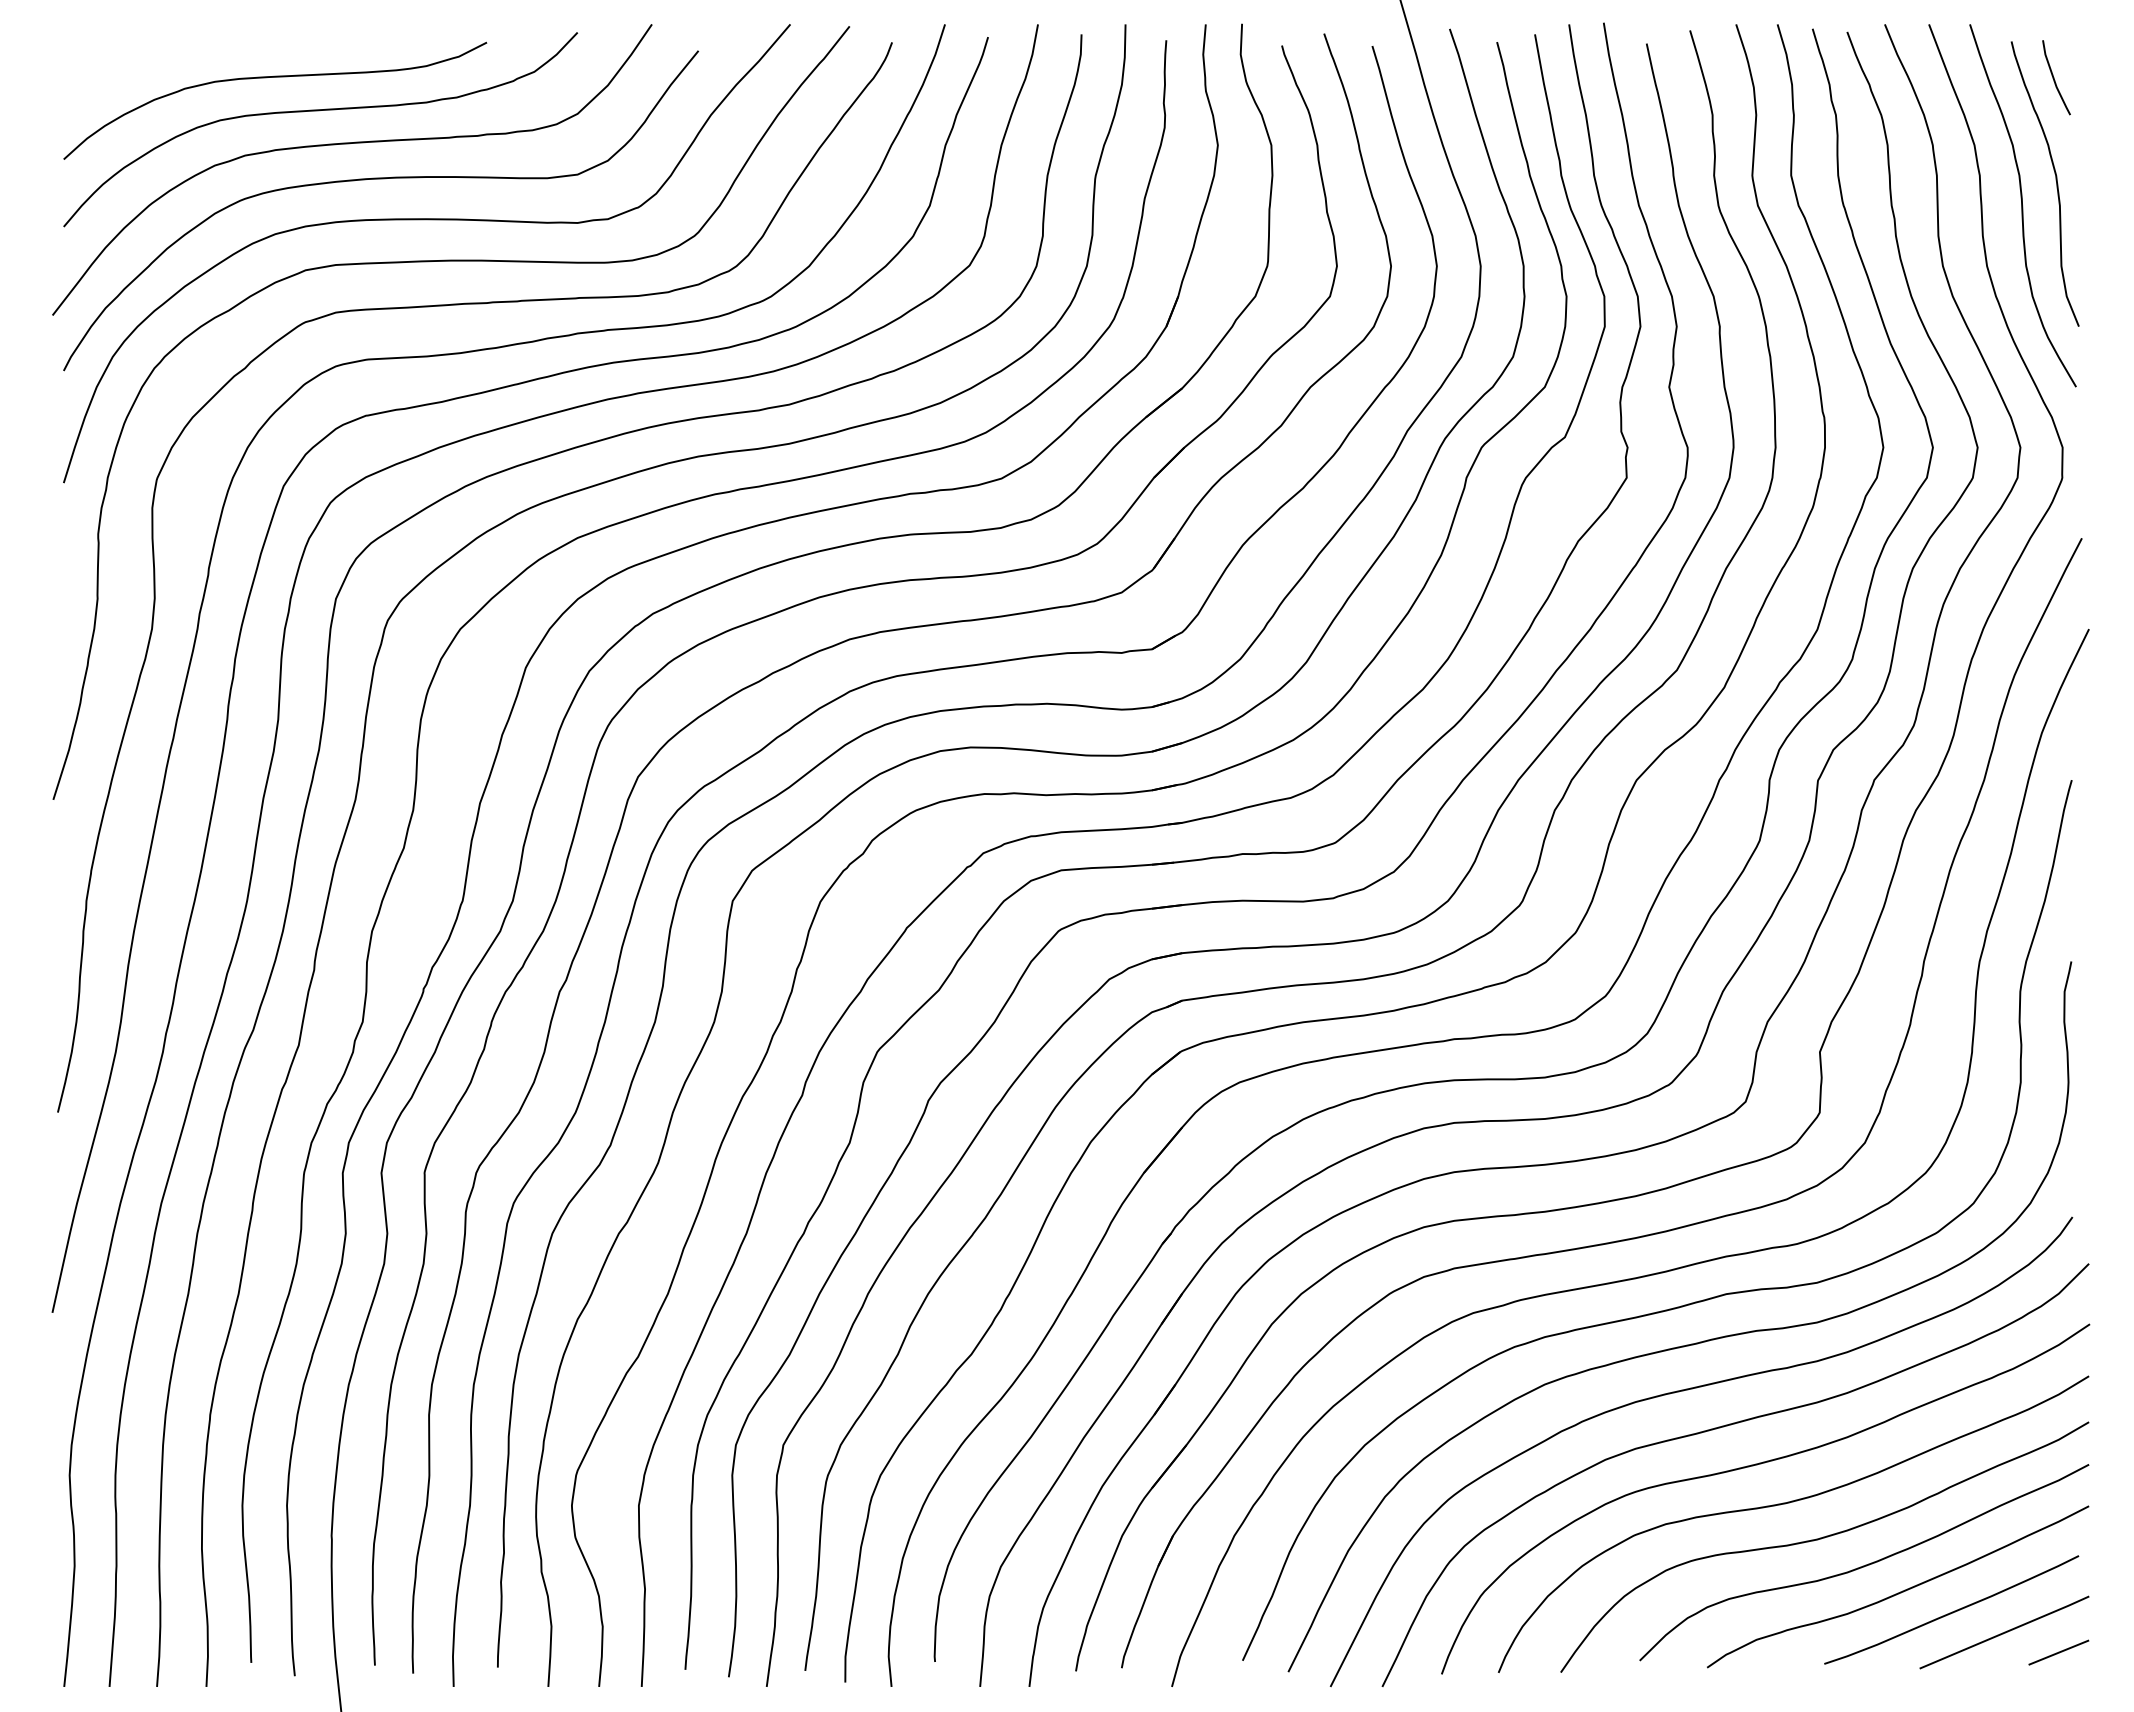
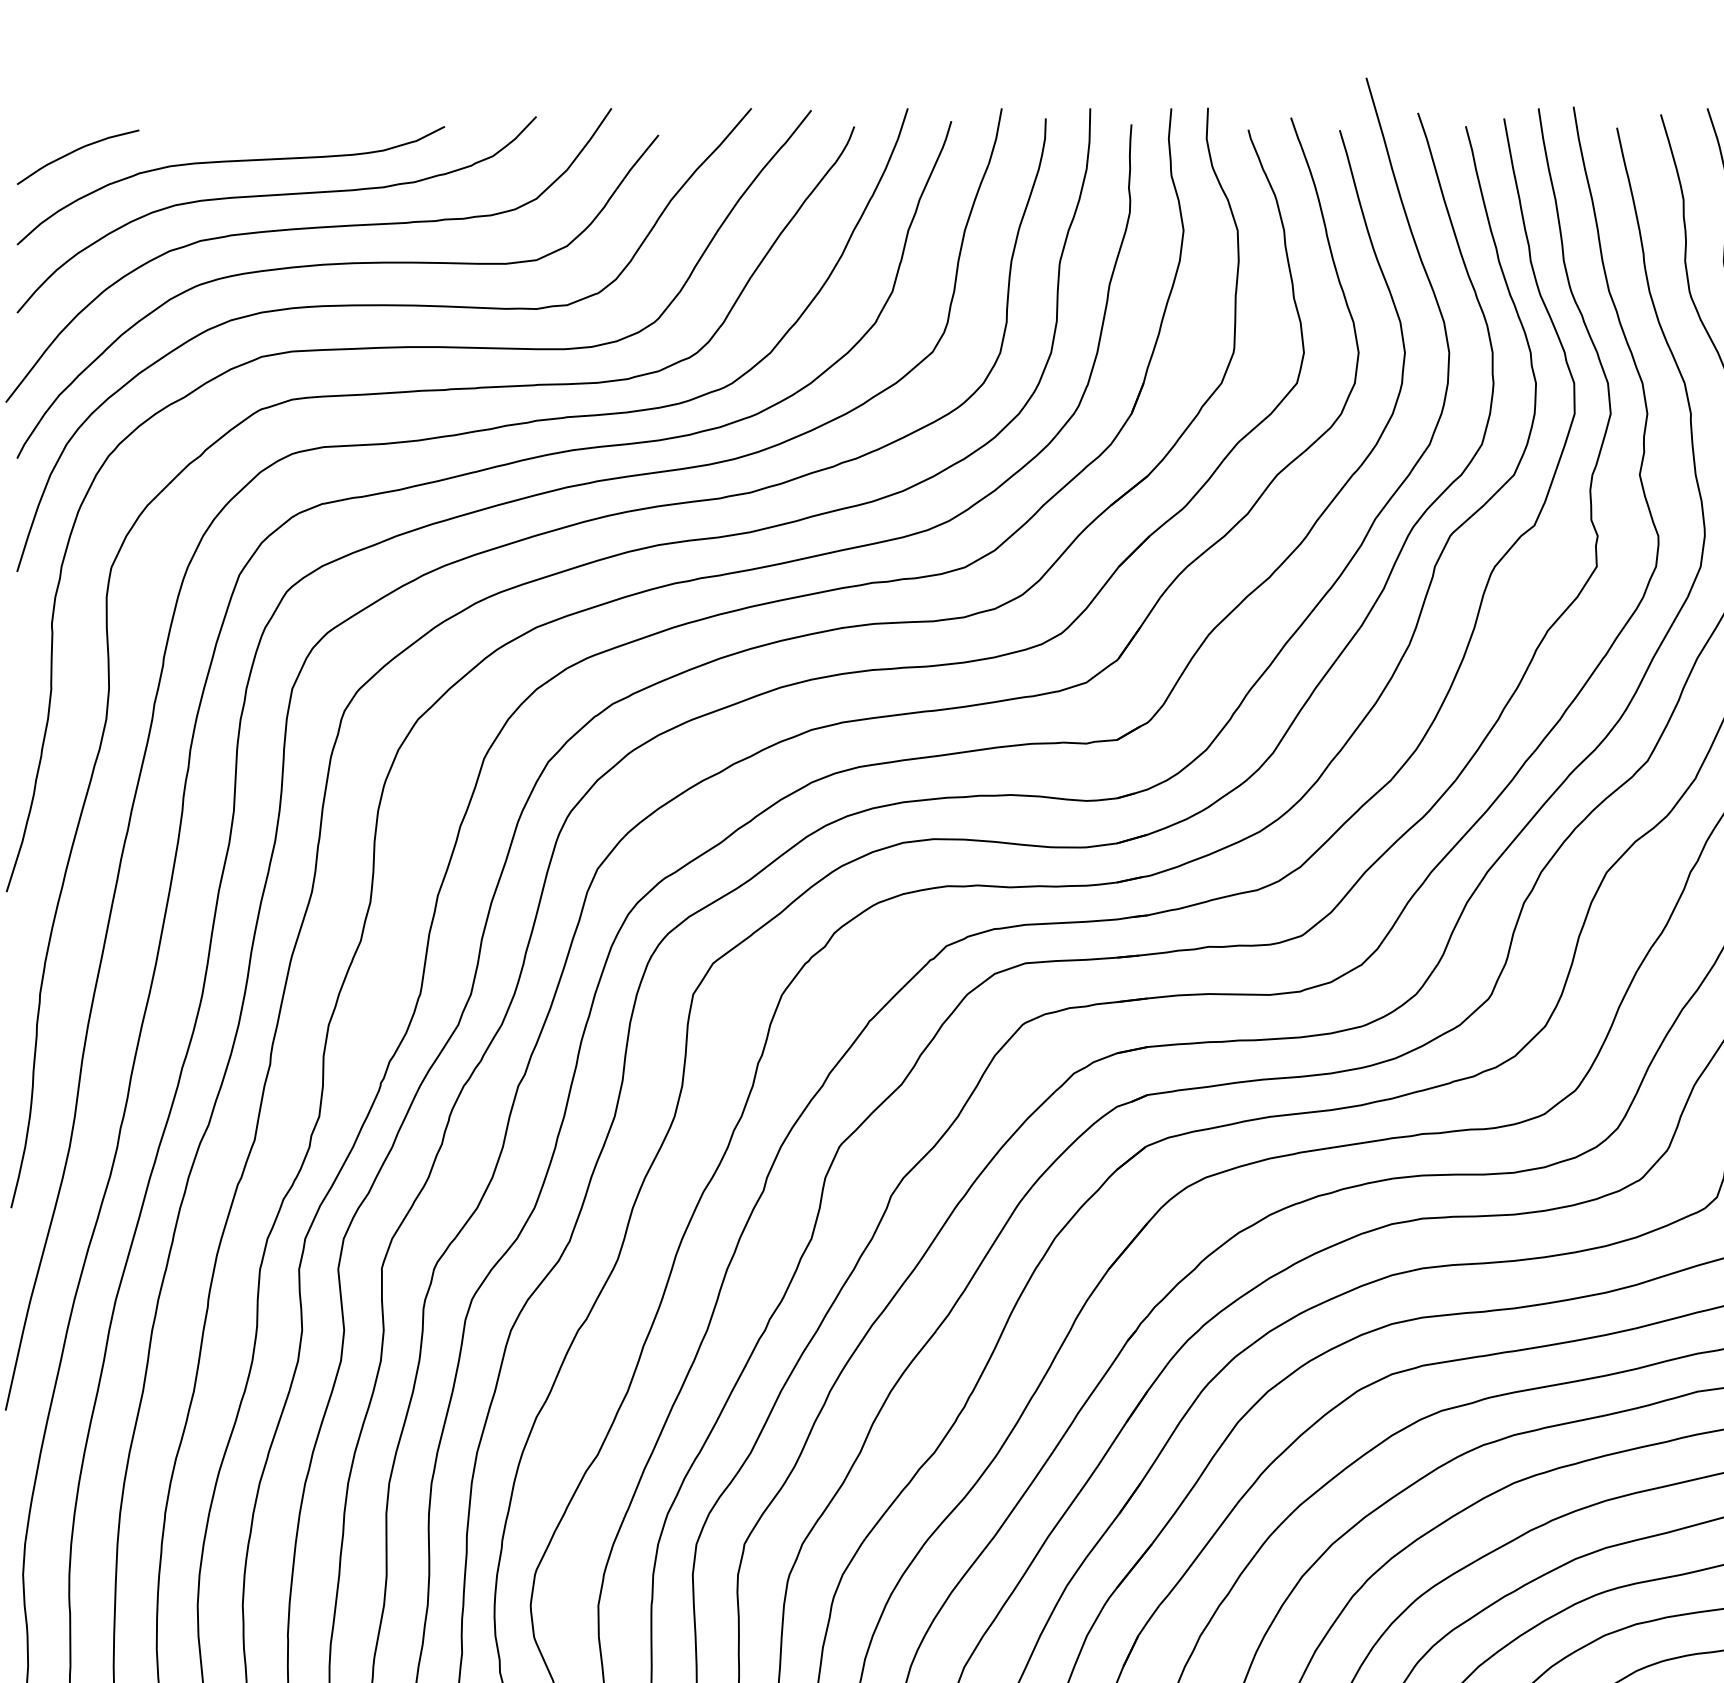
curve: (121, 67) -> (75, 151), added

